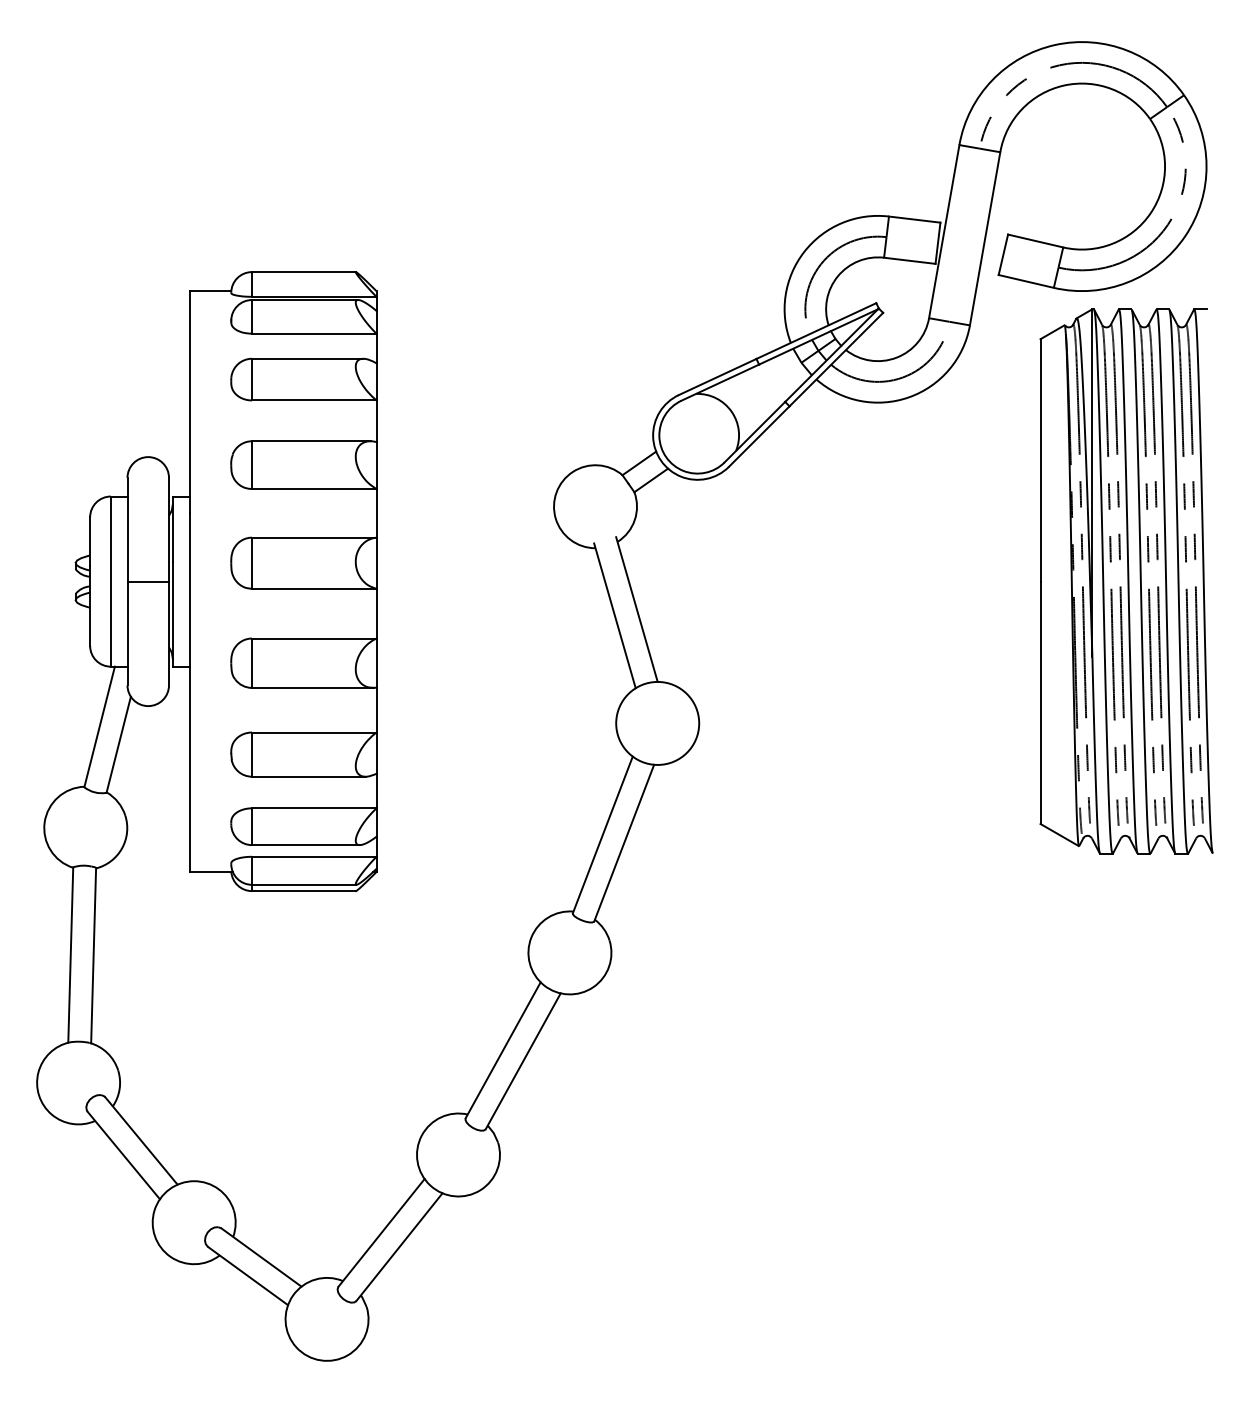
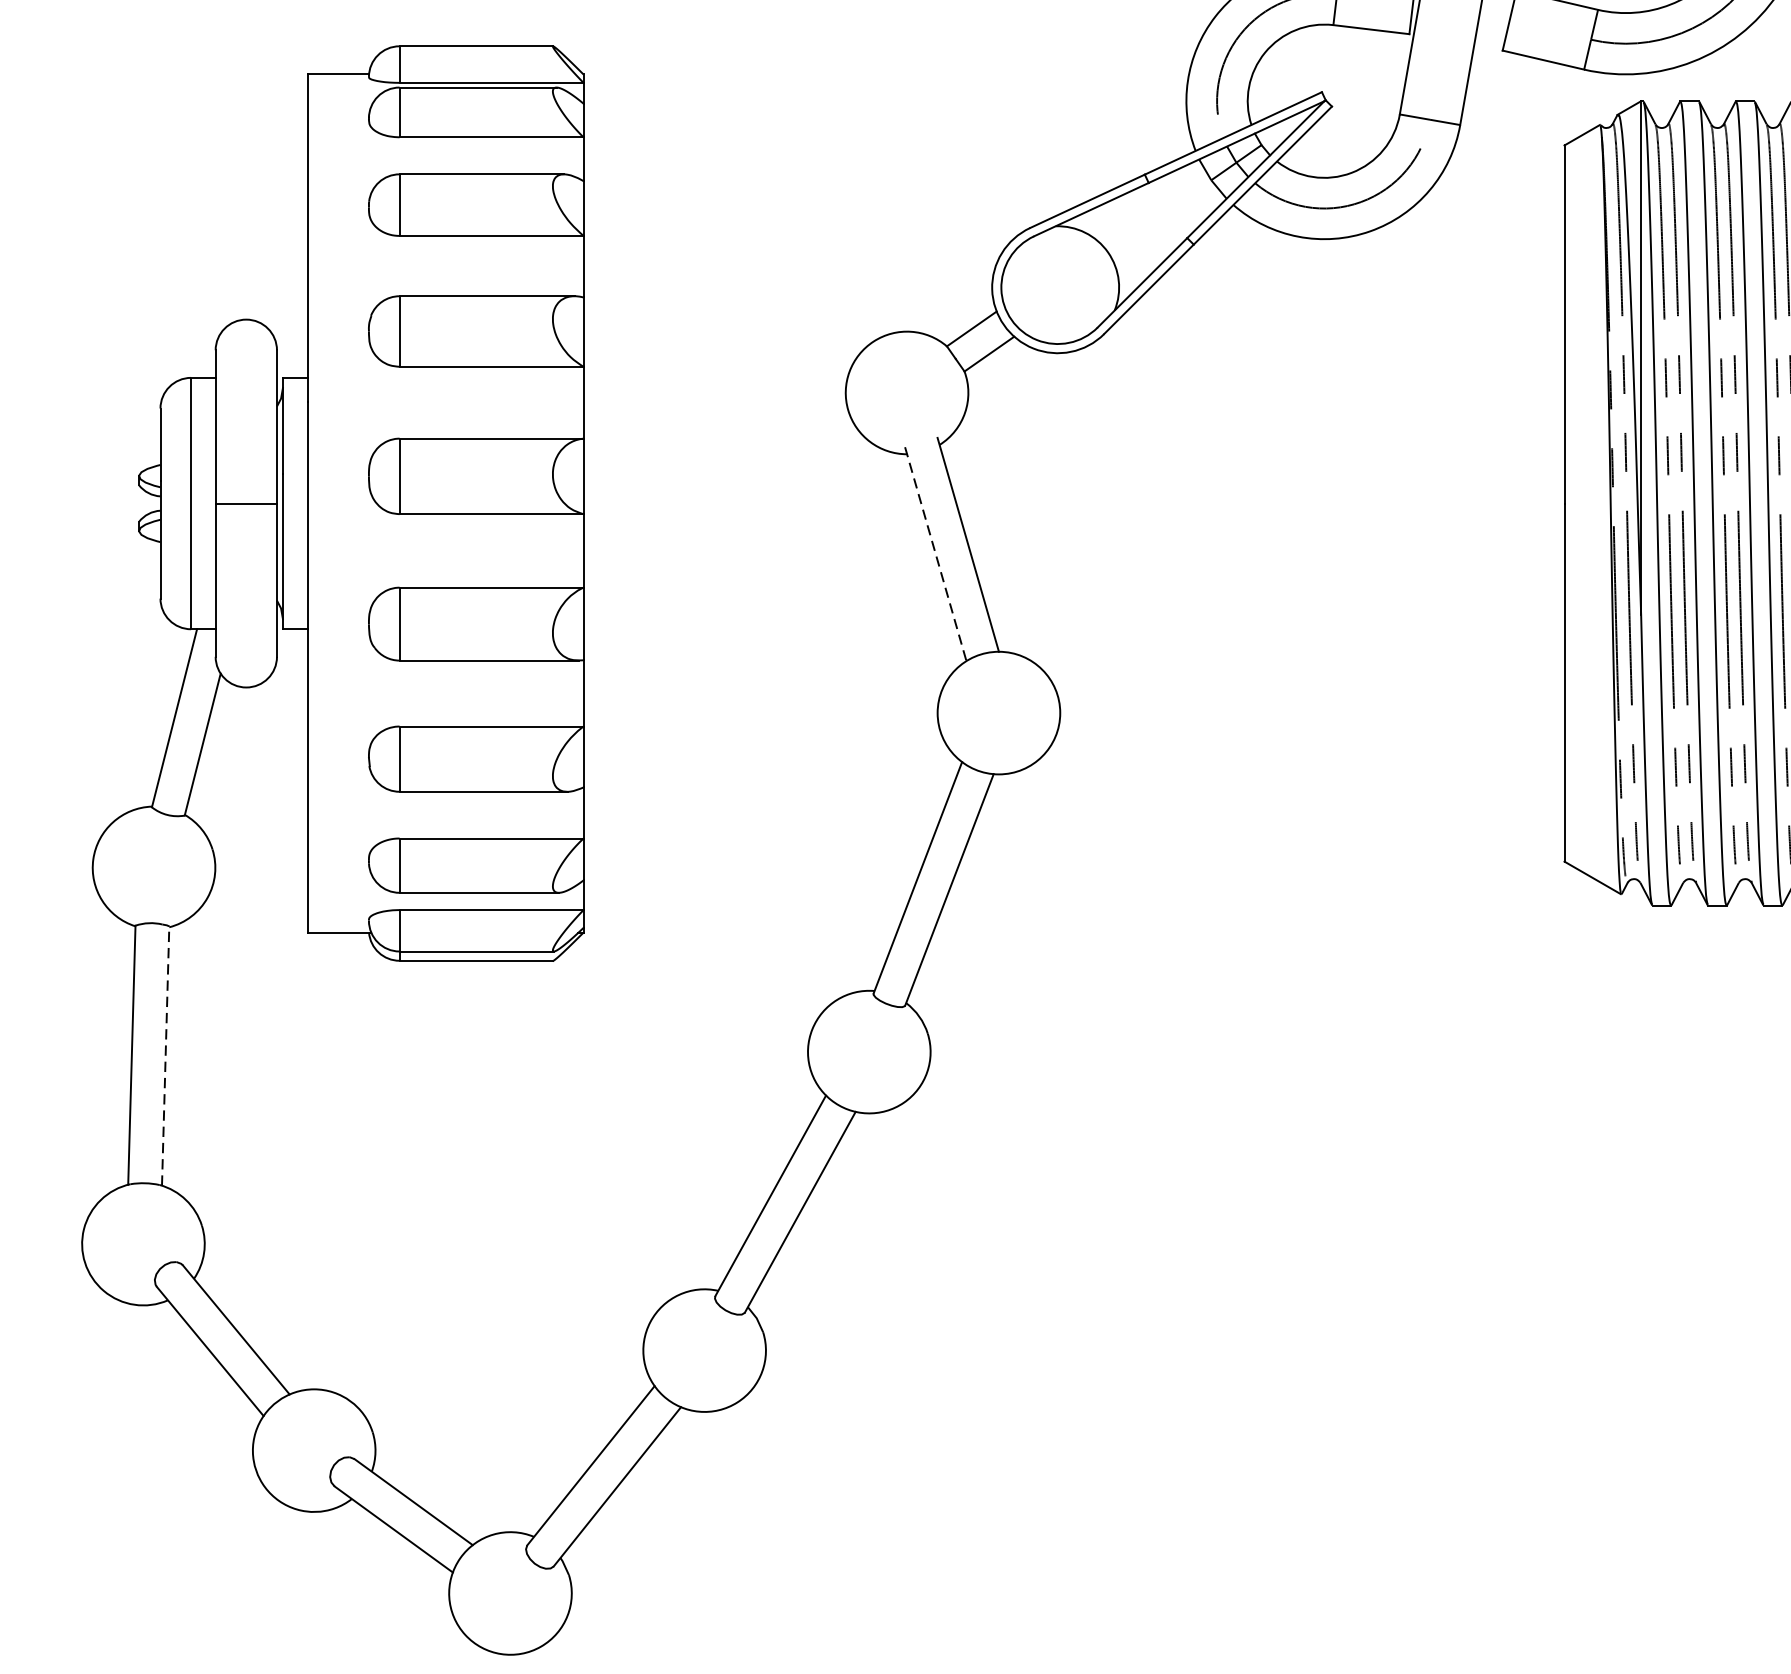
line: (615, 616) -> (936, 555), solid -> dashed
line: (93, 955) -> (165, 1055), solid -> dashed

